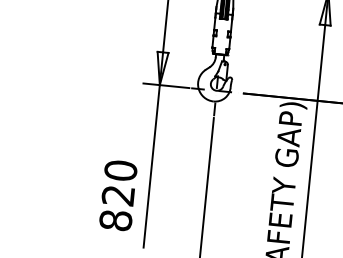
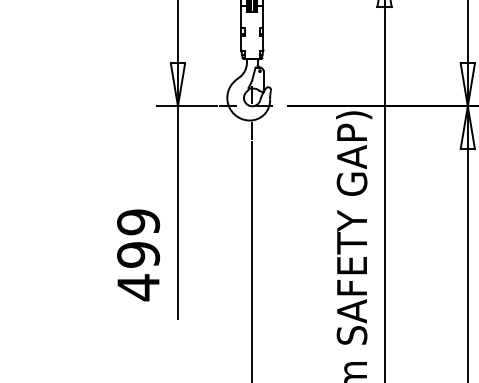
text: (118, 196) -> (138, 255), 820 -> 499

